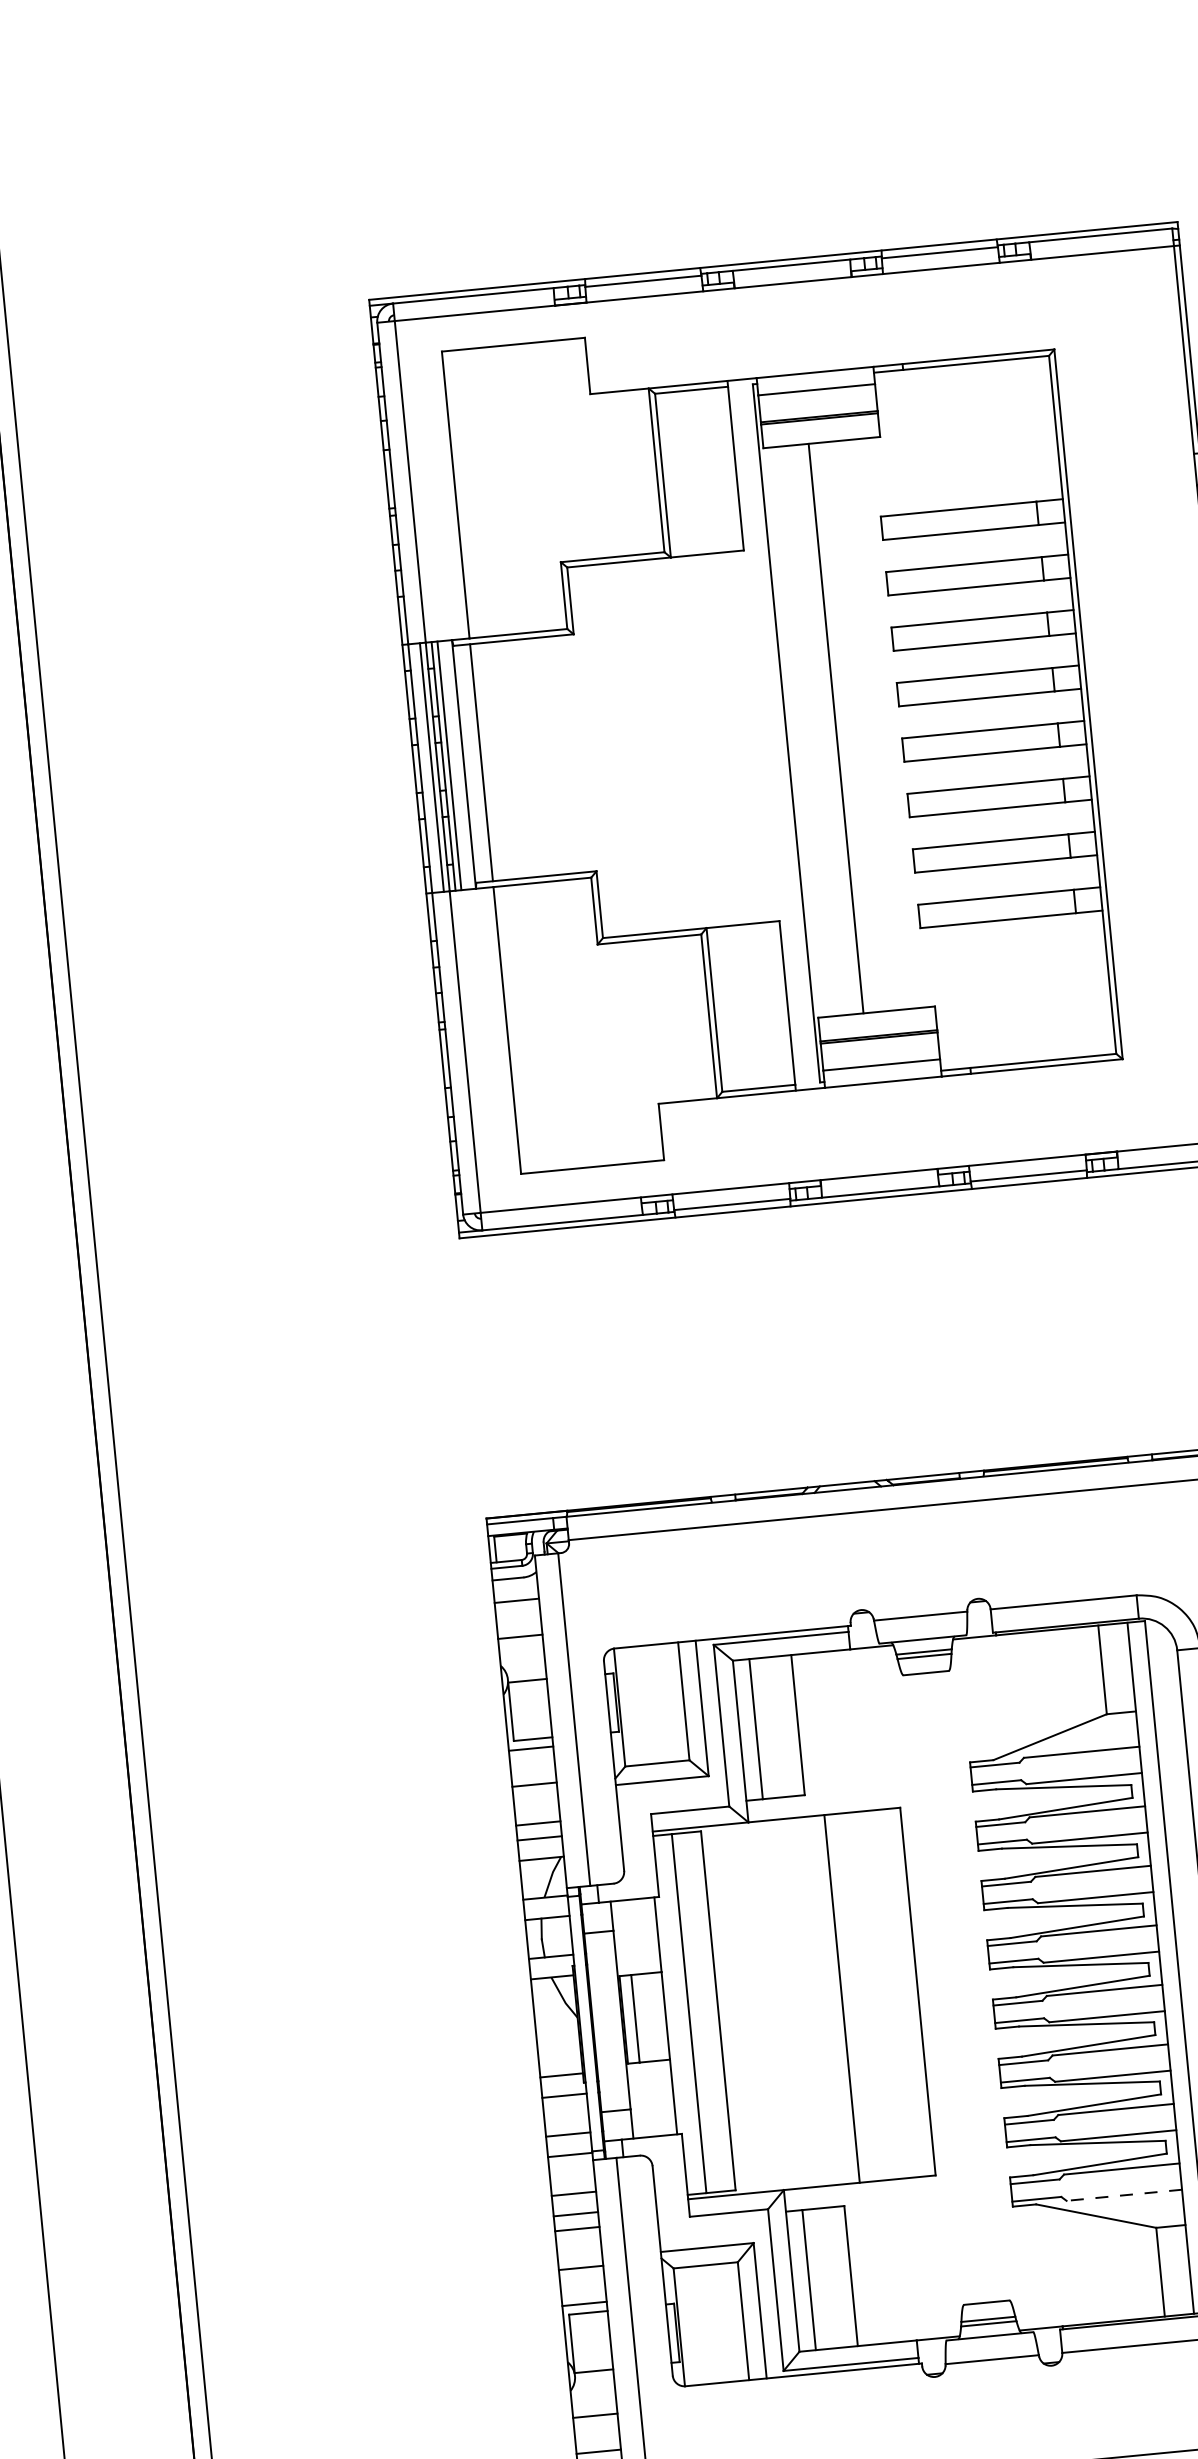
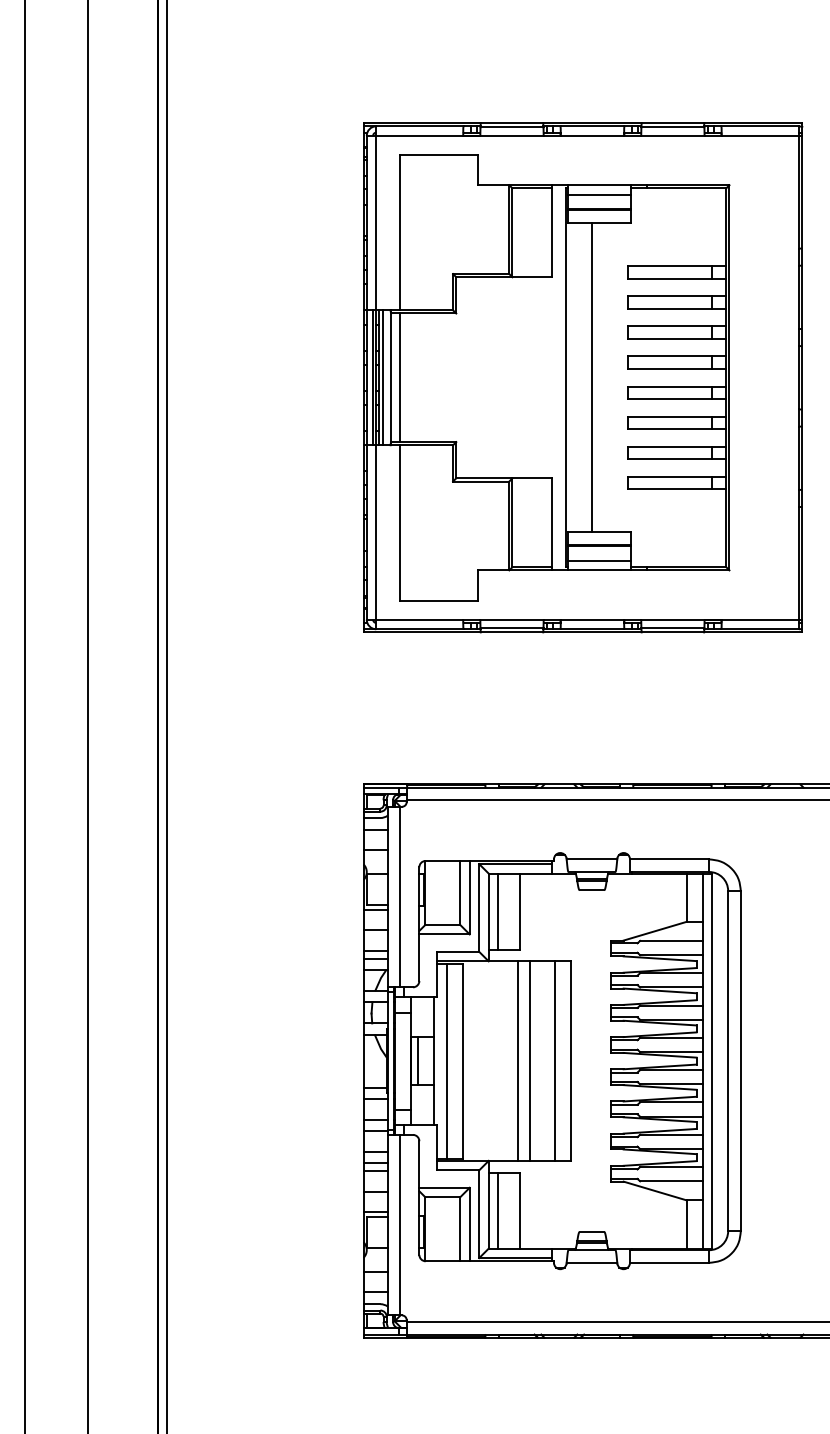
line: (889, 1993) -> (555, 1060), added
line: (819, 1999) -> (517, 1060), added
line: (1124, 2195) -> (671, 1181), dashed -> solid

